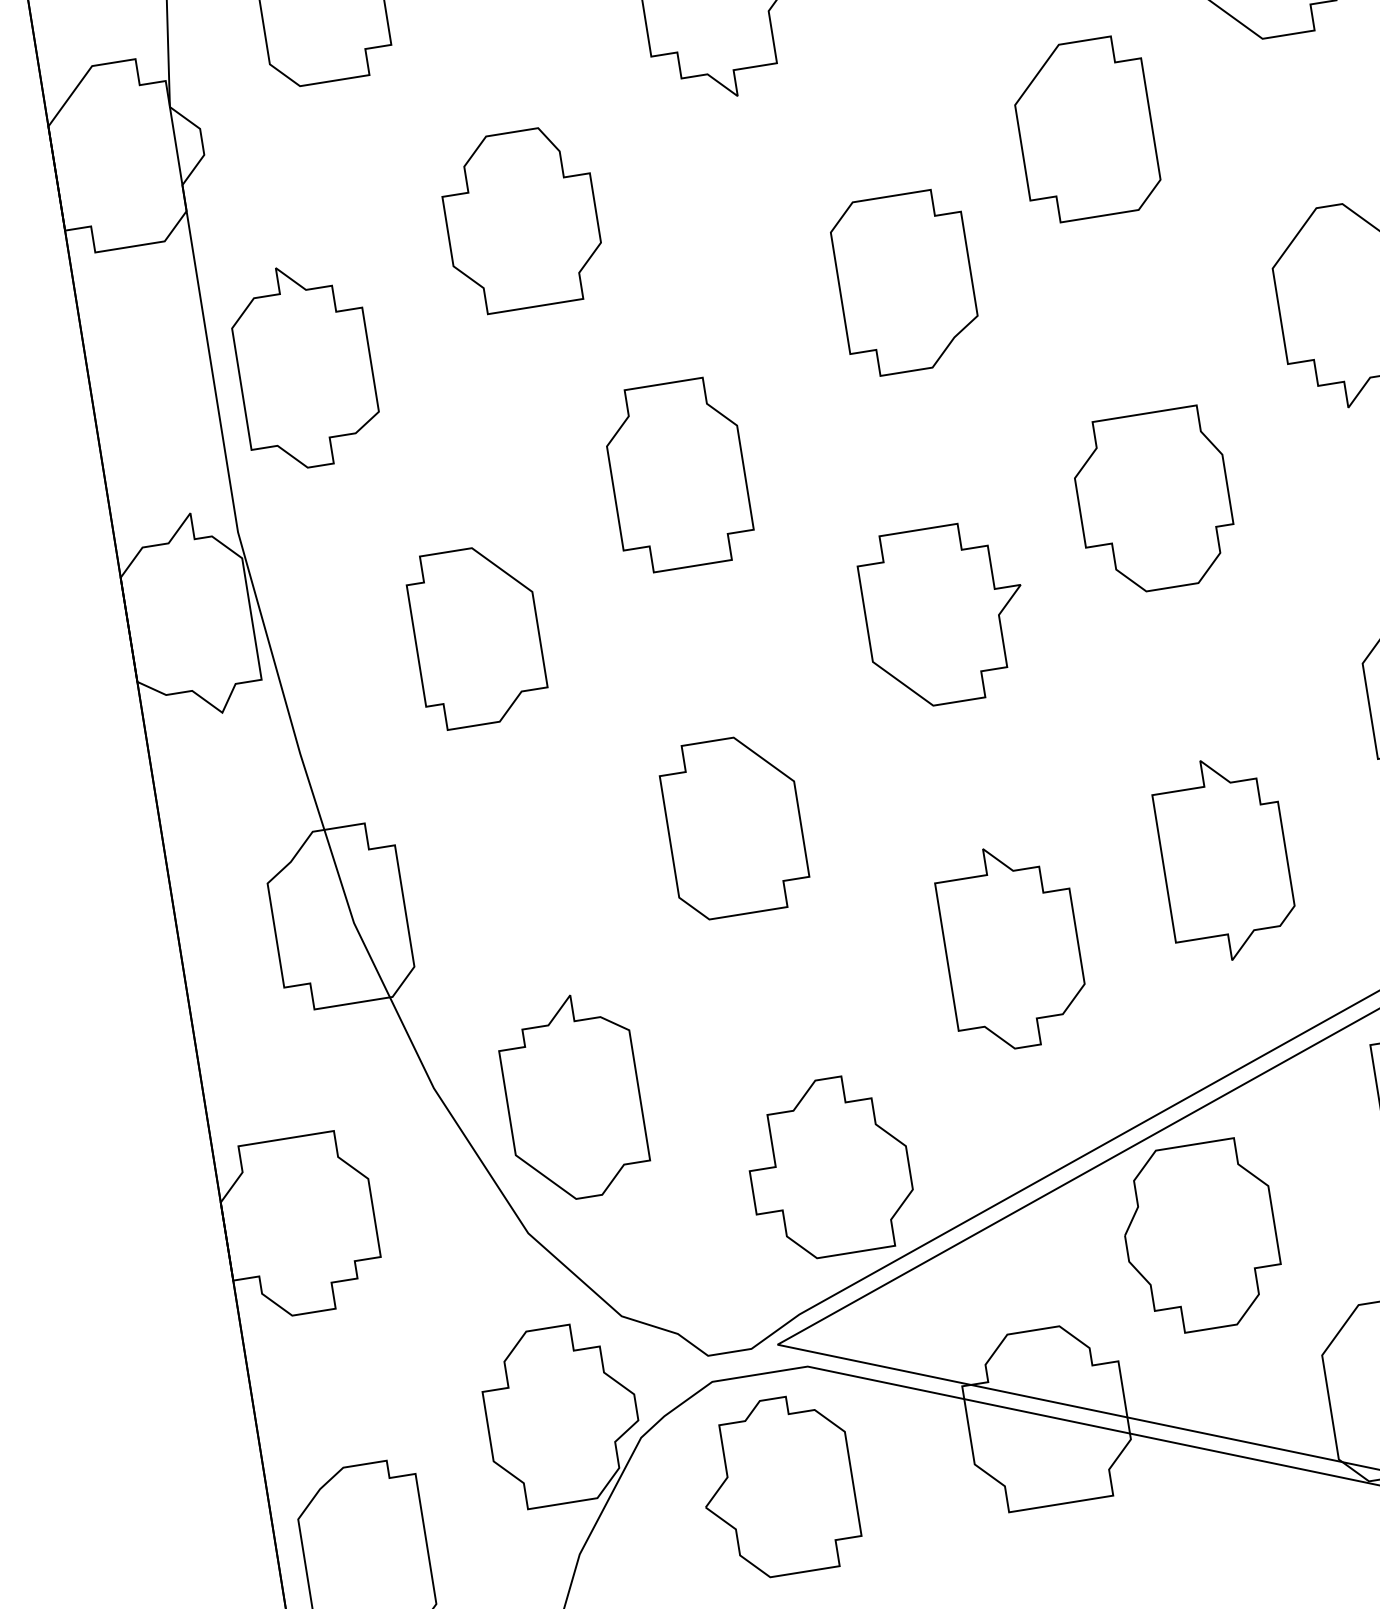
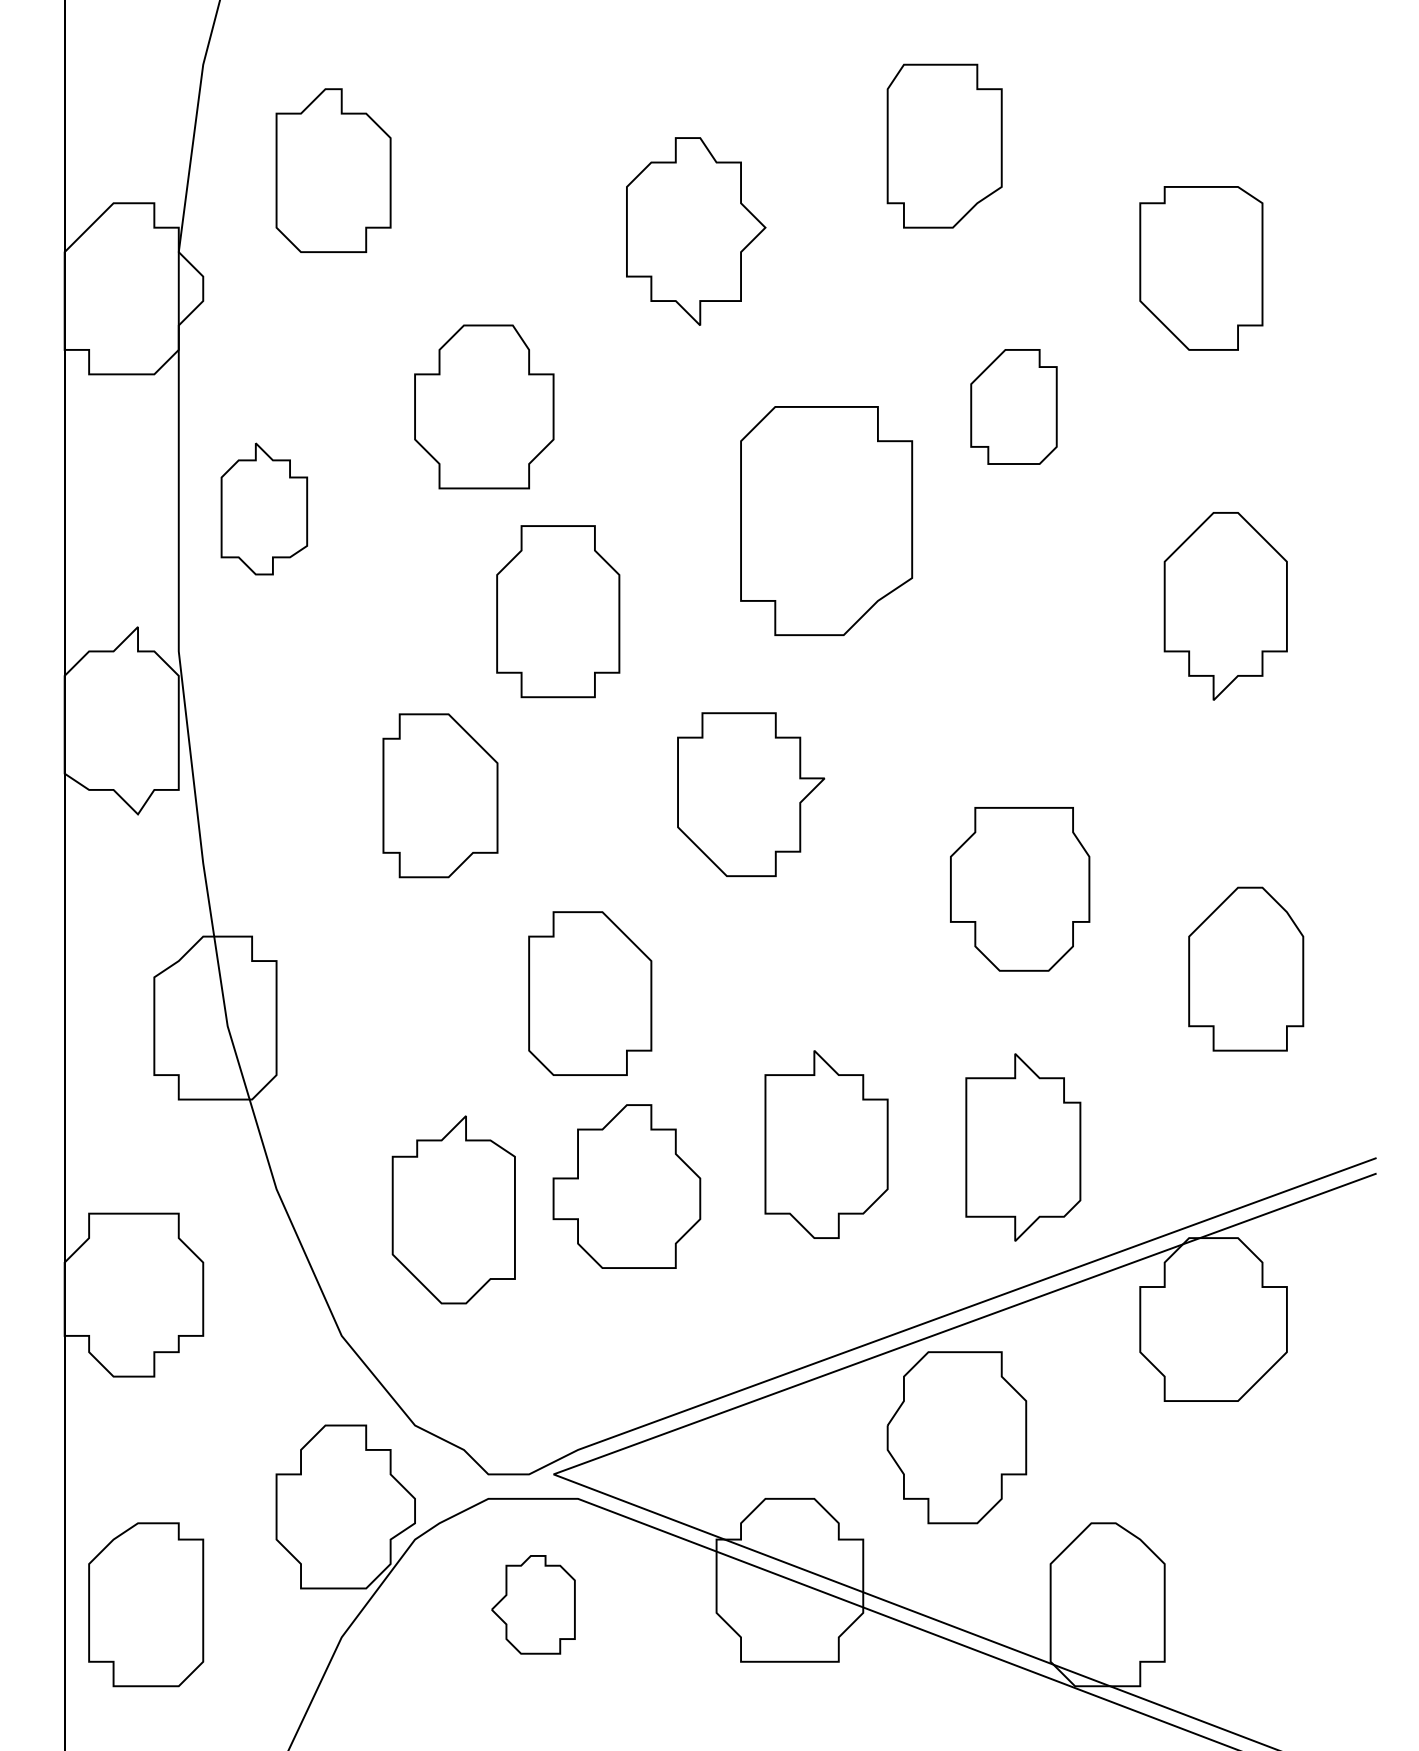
part: (1085, 129) -> (1013, 406), size x0.7
part: (905, 282) -> (826, 520), size x1.4
part: (304, 365) -> (264, 508), size x0.7
part: (678, 474) -> (558, 611), moved
part: (1154, 501) -> (1020, 889), moved
part: (945, 614) -> (751, 794), moved
part: (477, 636) -> (440, 795), moved
part: (1225, 859) -> (1023, 1147), moved
part: (572, 1096) -> (453, 1209), moved
part: (828, 1167) -> (626, 1186), moved
part: (778, 1486) -> (533, 1604), size x0.6

